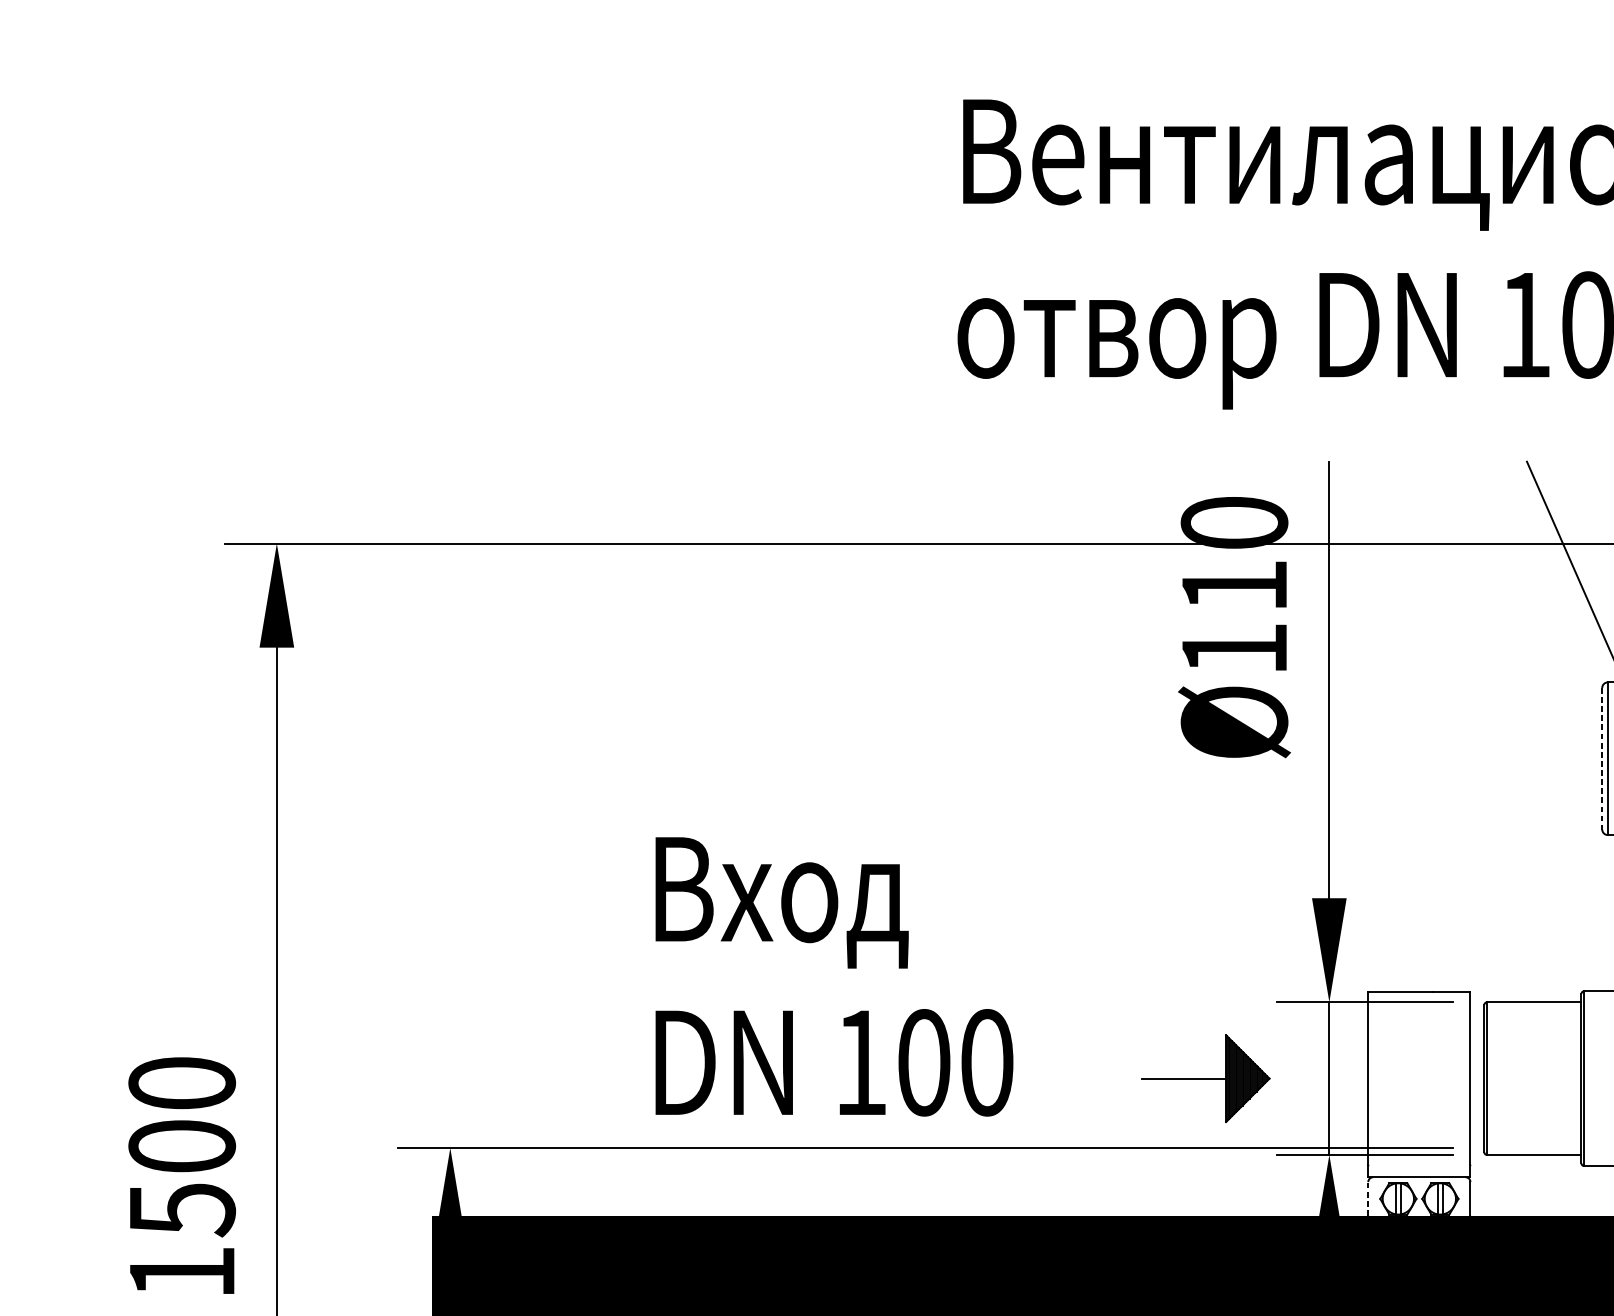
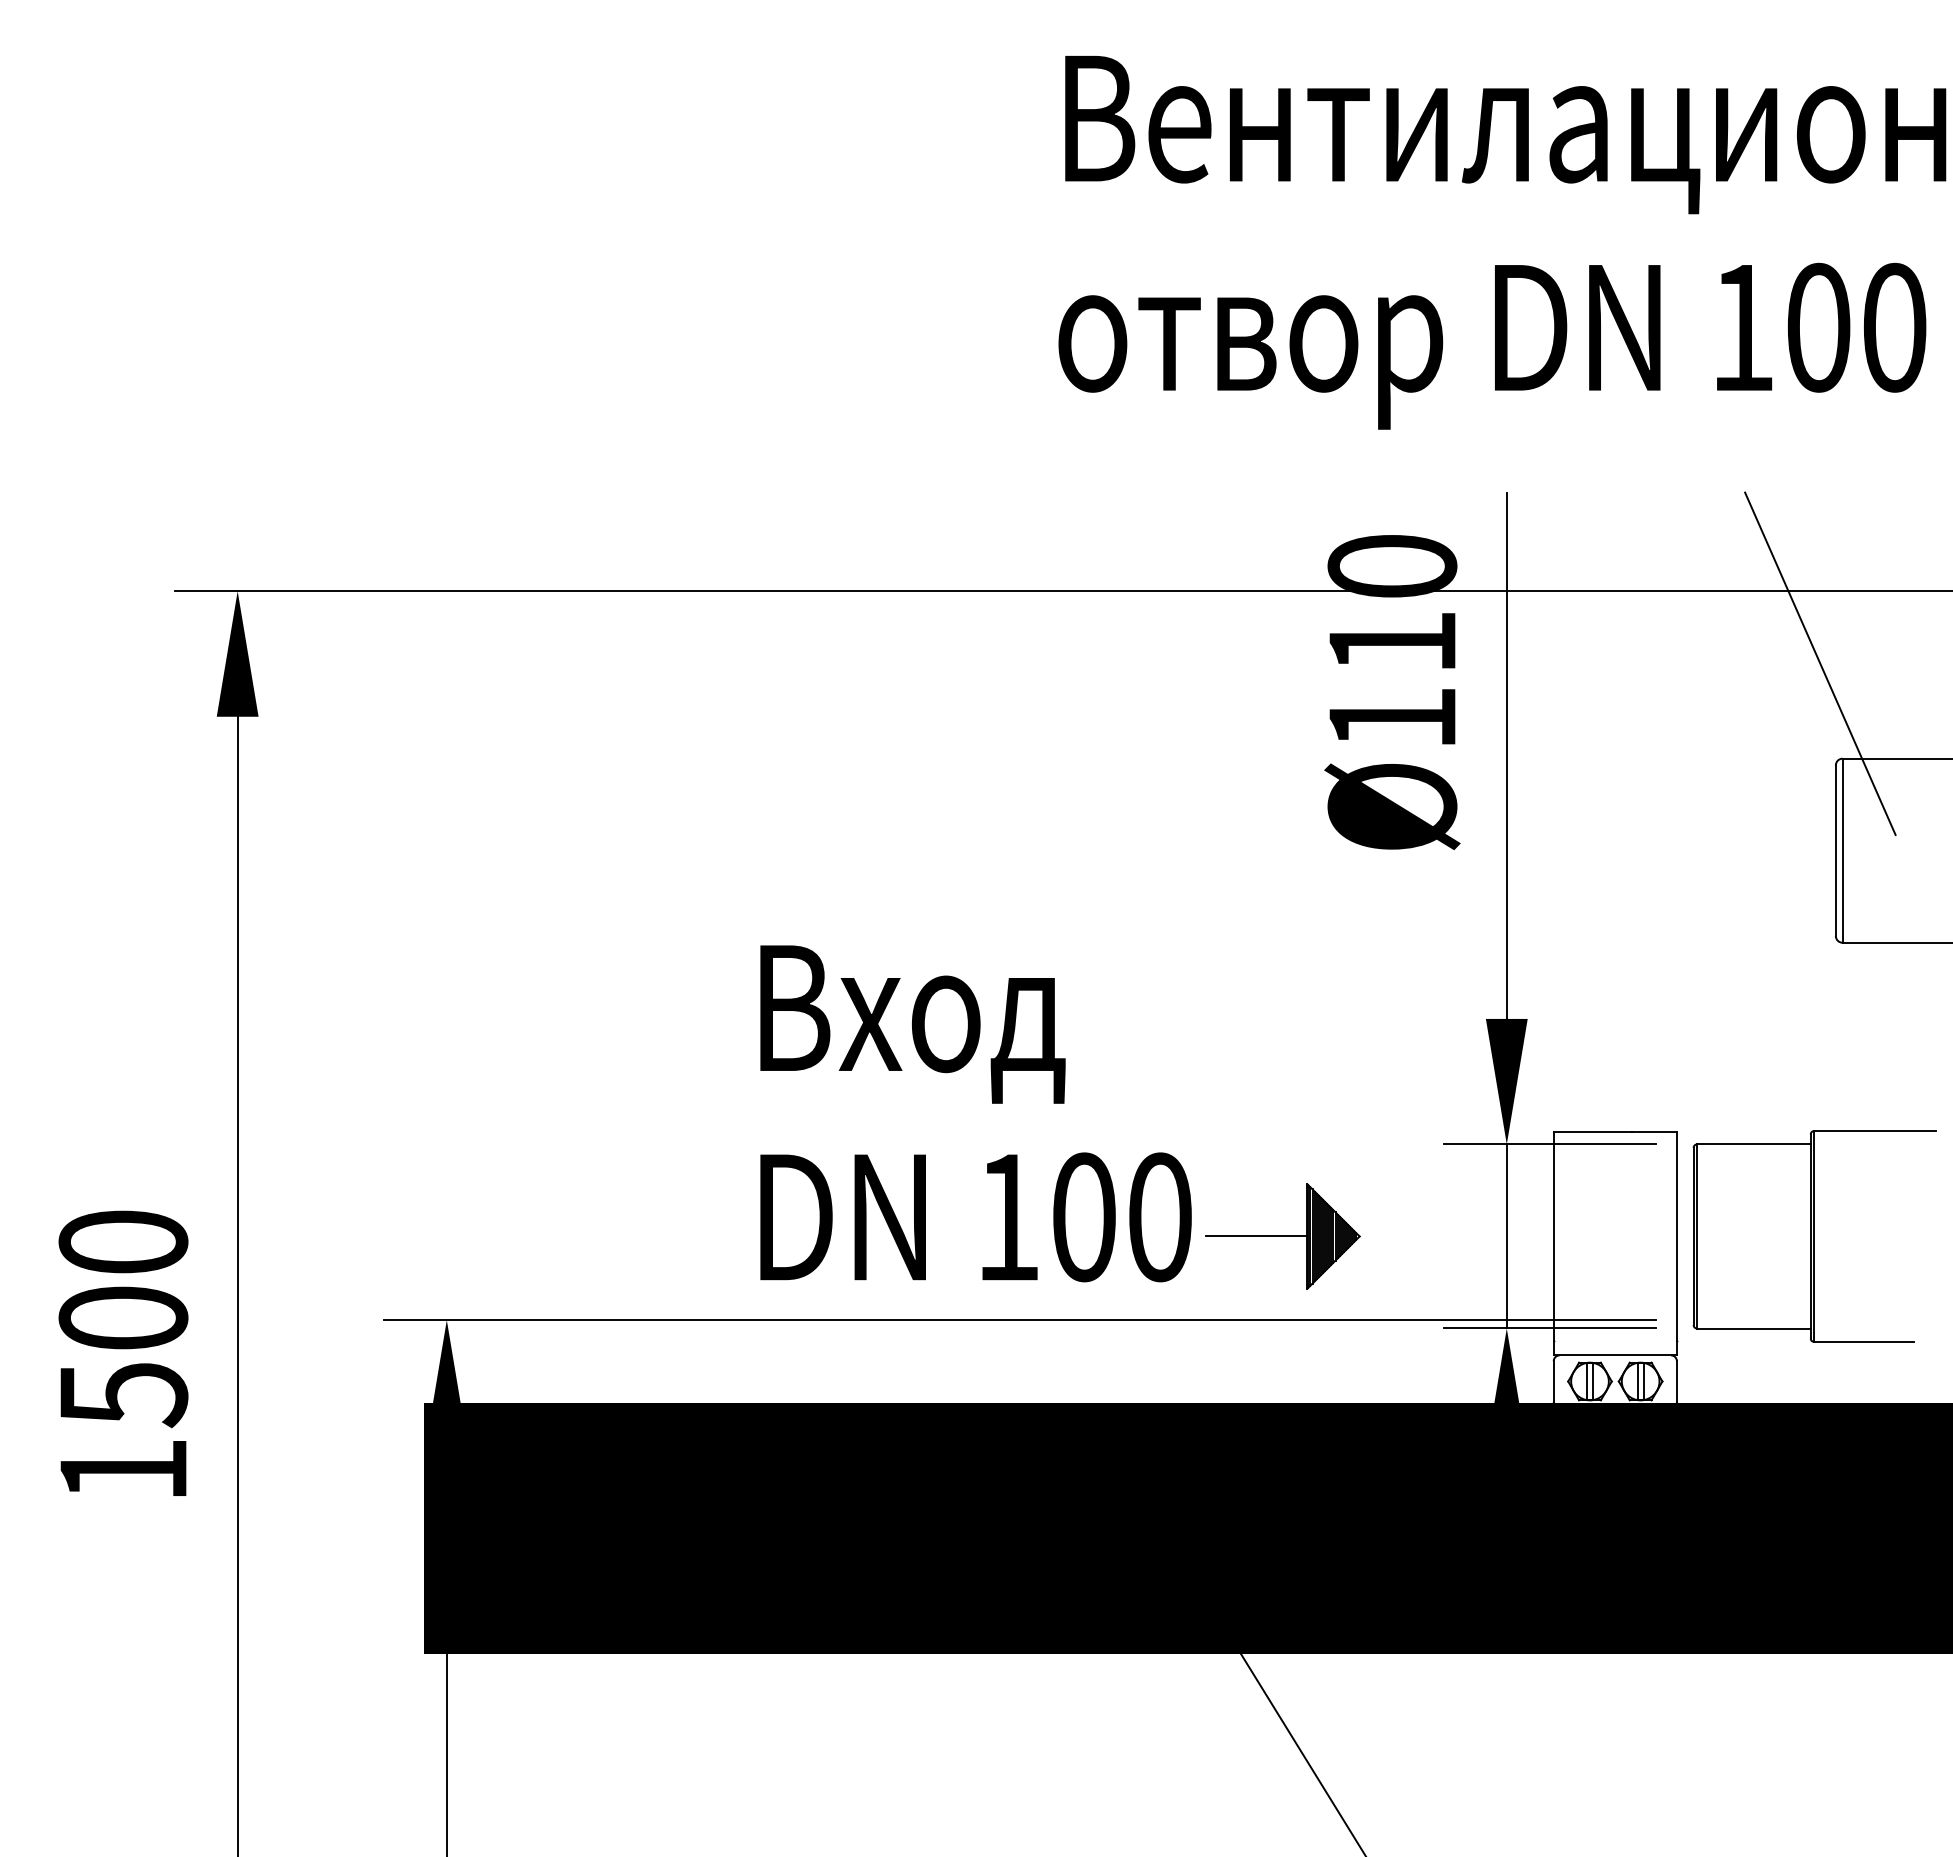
line: (1601, 759) -> (1835, 851), dashed -> solid
text: (834, 976) -> (975, 1113), moved
part: (1205, 1078) -> (1282, 1236), moved
line: (1368, 1198) -> (1553, 1381), dashed -> solid

